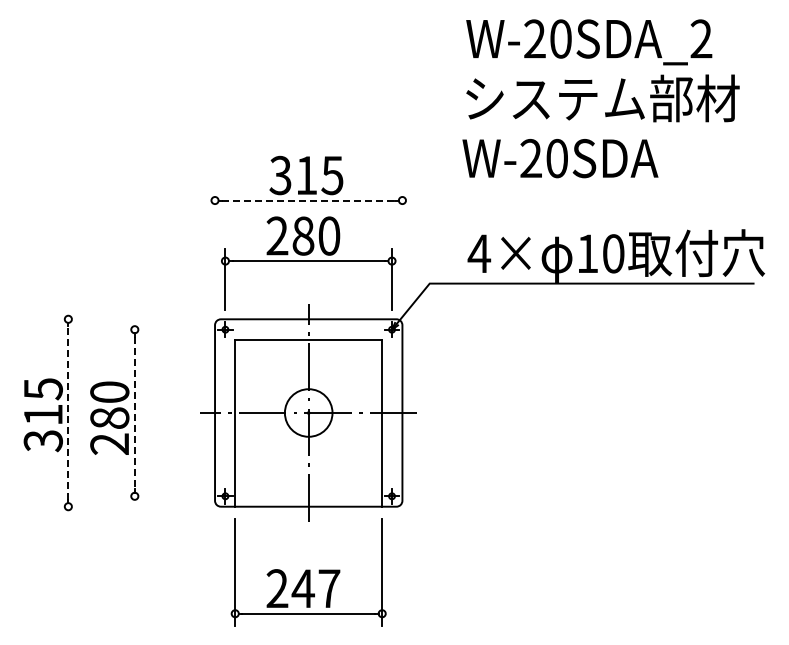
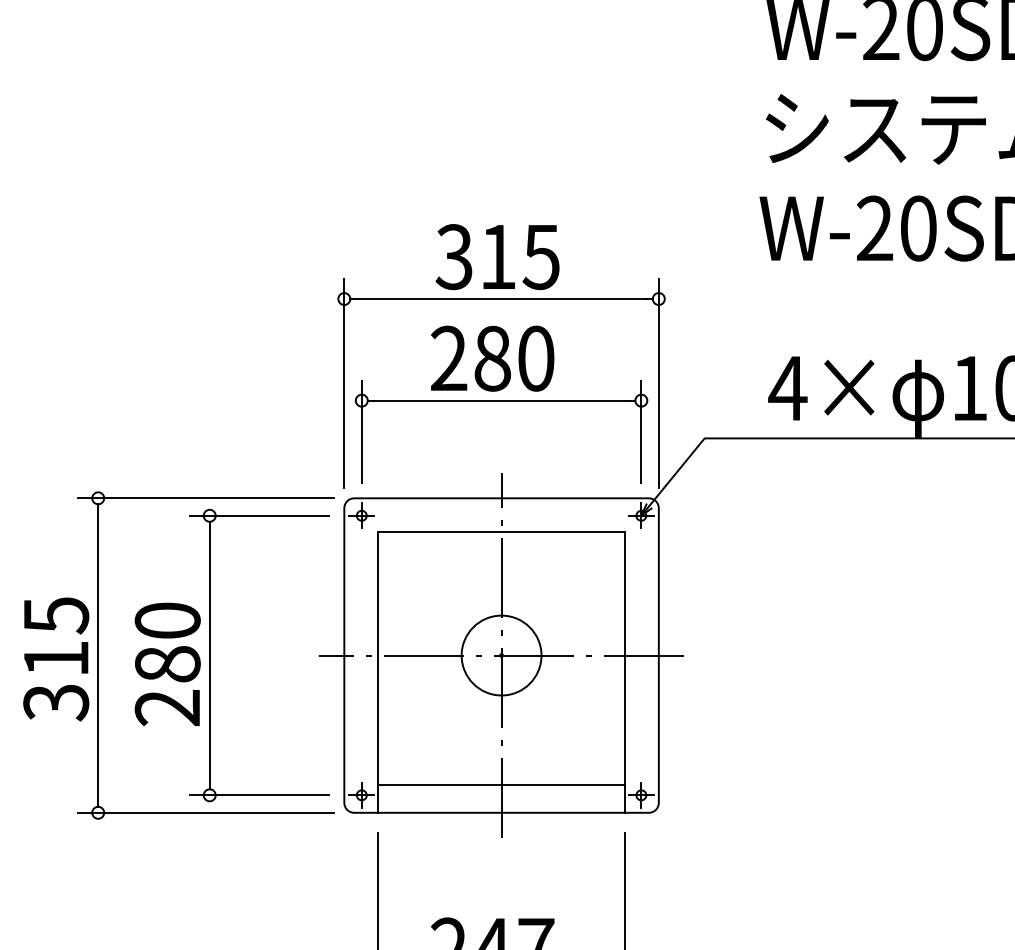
line: (308, 200) -> (501, 298), dashed -> solid
line: (215, 250) -> (345, 382), added
line: (402, 250) -> (658, 382), added
line: (132, 319) -> (205, 498), added
line: (164, 329) -> (259, 515), added
line: (68, 413) -> (98, 656), dashed -> solid
line: (134, 413) -> (209, 656), dashed -> solid
line: (308, 490) -> (501, 785), added
line: (164, 496) -> (259, 795), added
line: (132, 506) -> (205, 812), added

